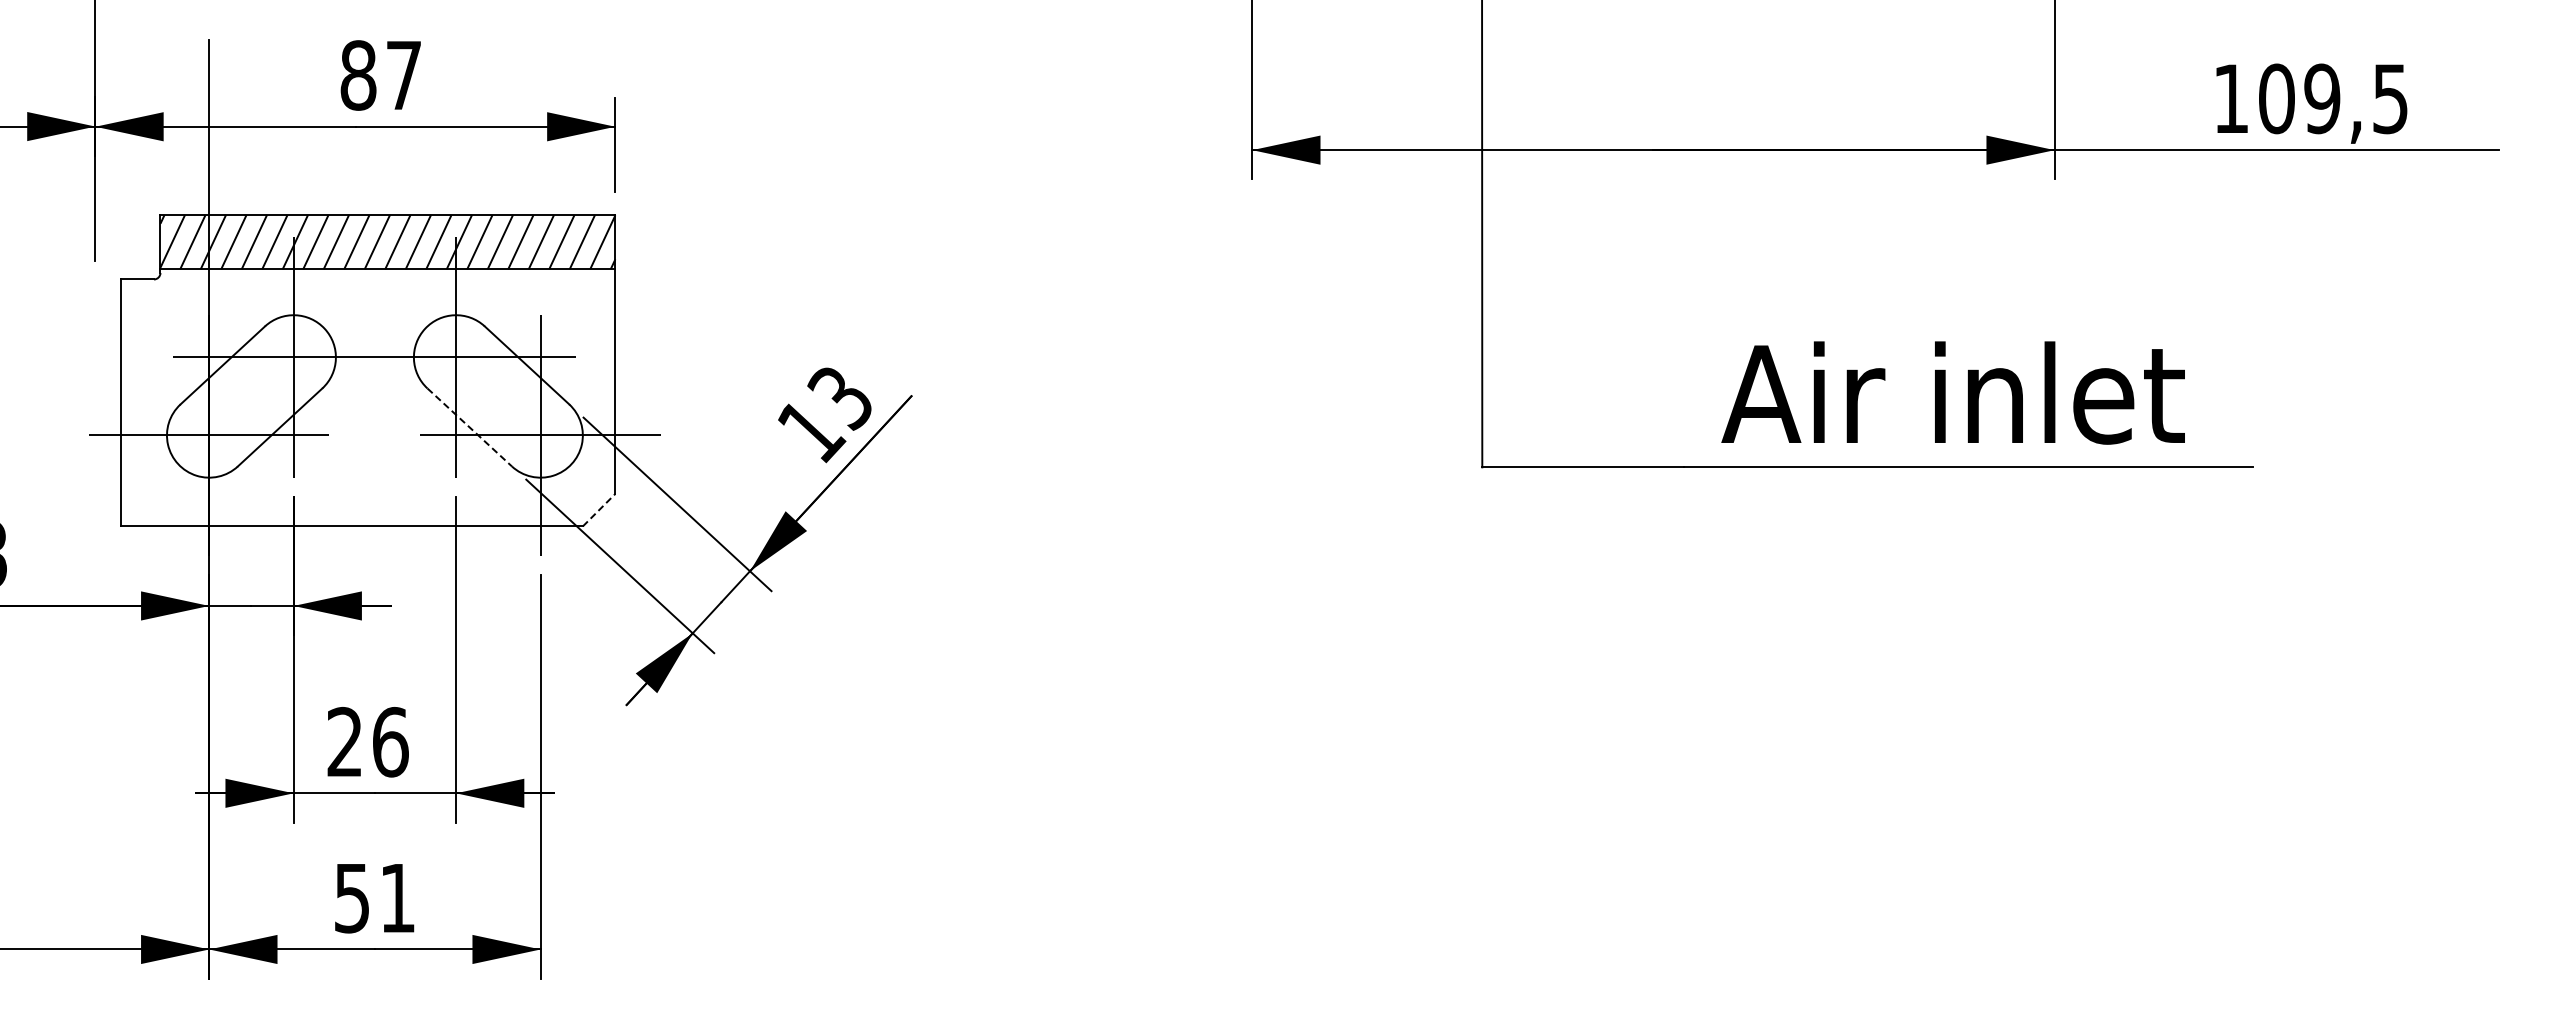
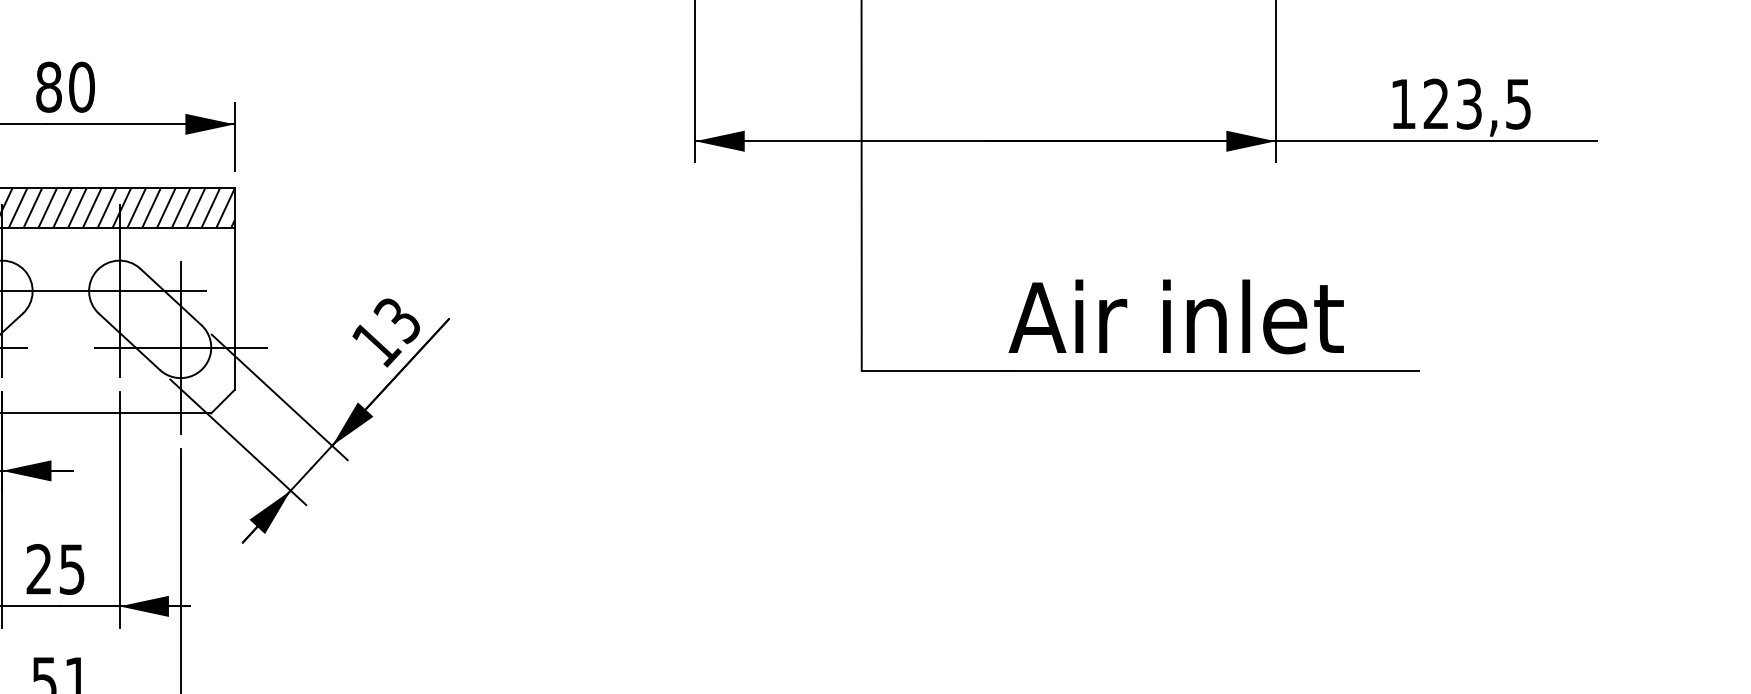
text: (404, 75) -> (82, 87), 87 -> 80
text: (2299, 98) -> (1452, 103), 109,5 -> 123,5
text: (1952, 392) -> (1175, 316), moved
line: (470, 427) -> (130, 341), dashed -> solid
line: (599, 510) -> (223, 401), dashed -> solid
text: (390, 741) -> (72, 568), 26 -> 25

